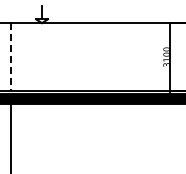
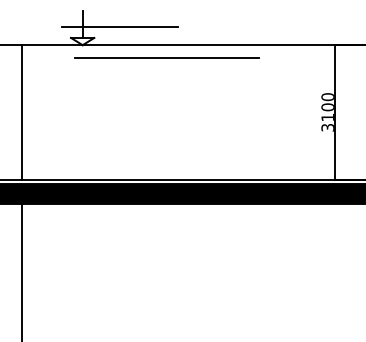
line: (60, 14) -> (119, 28), added
line: (84, 29) -> (166, 57), added
line: (11, 57) -> (22, 112), dashed -> solid

